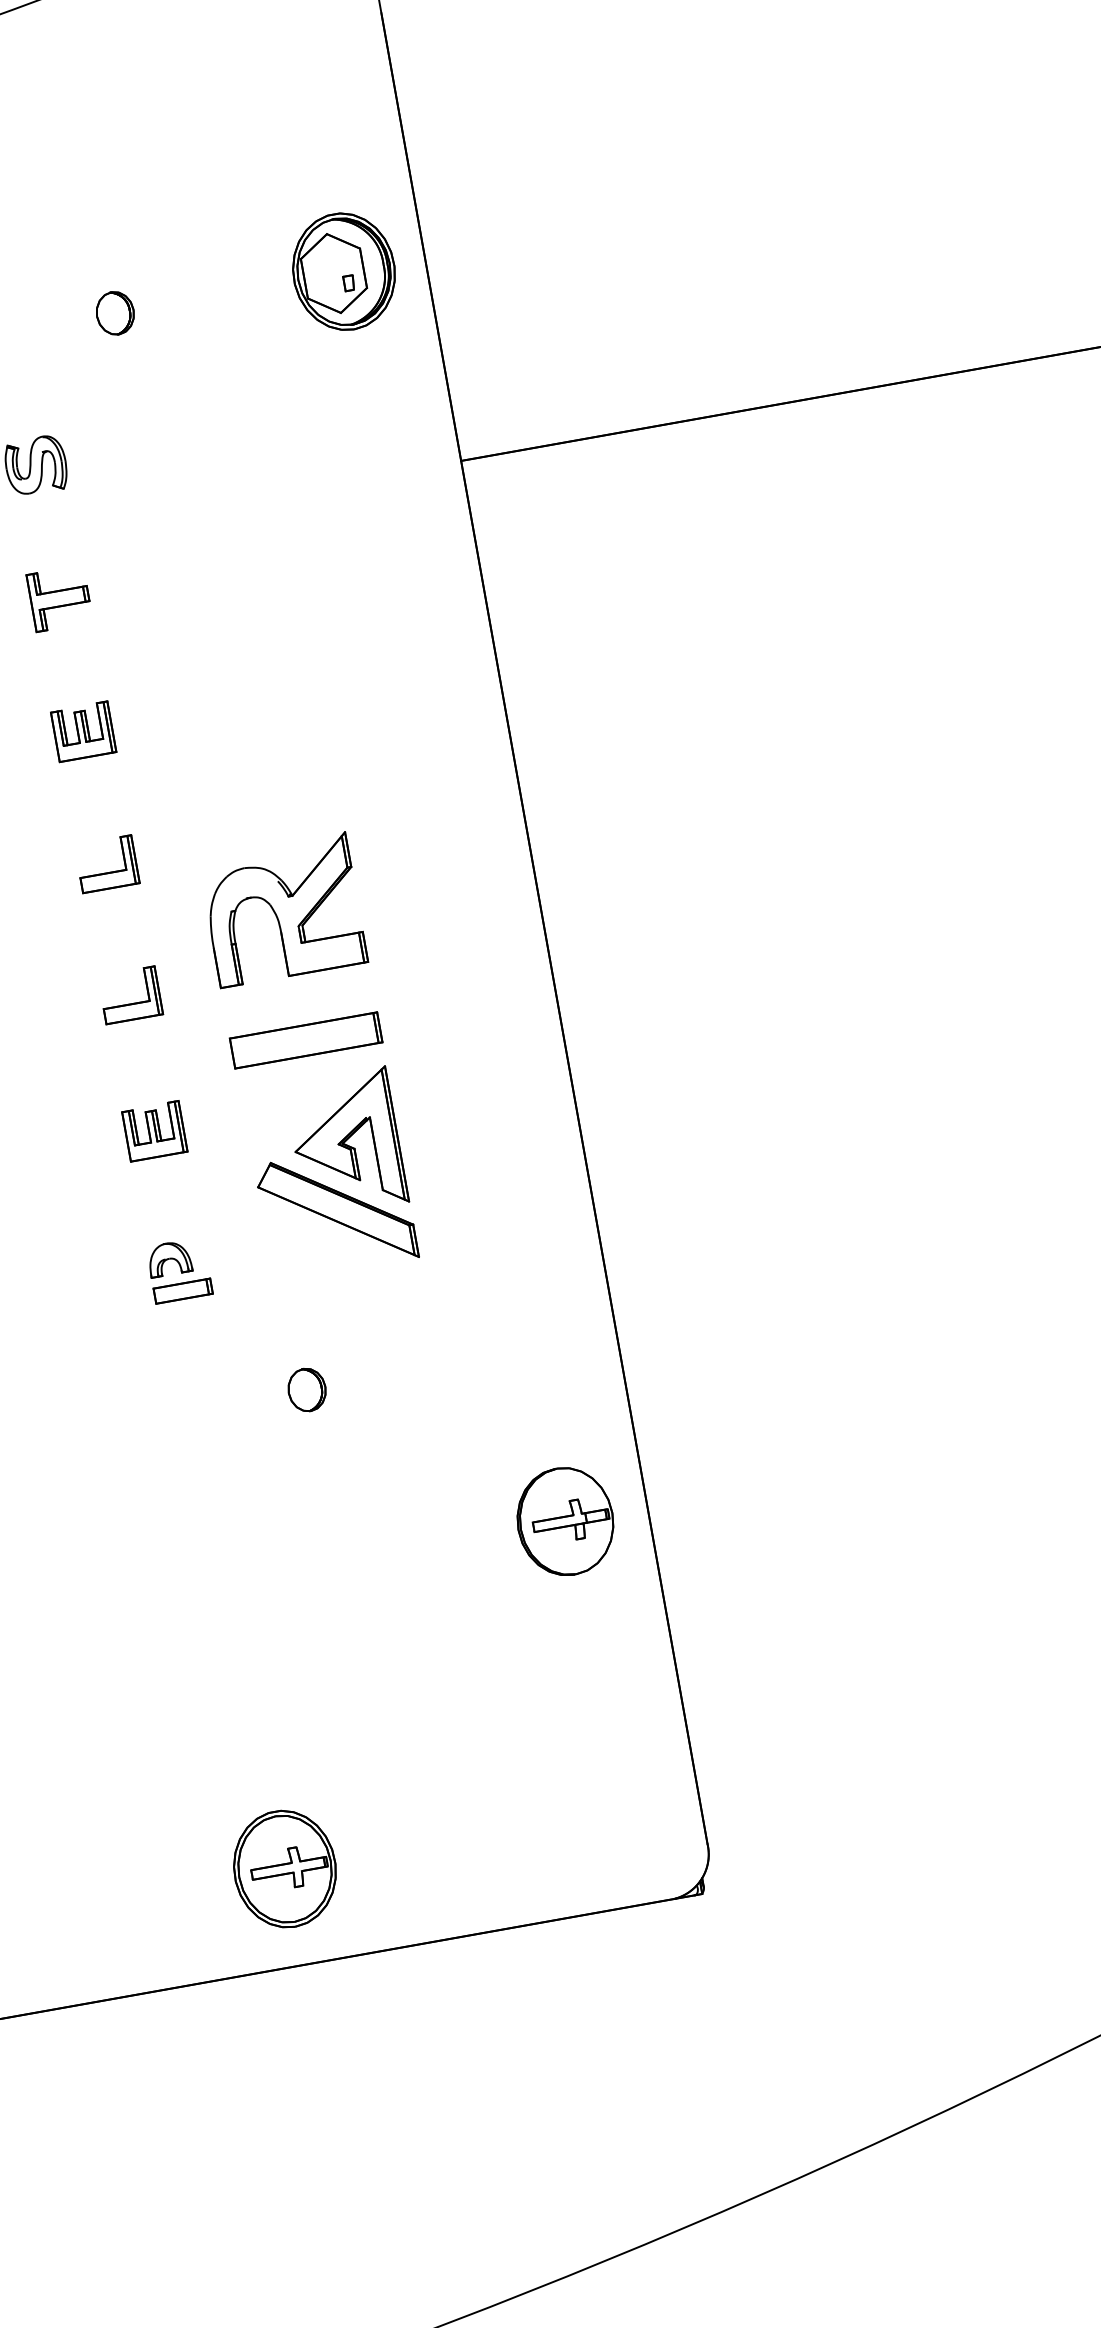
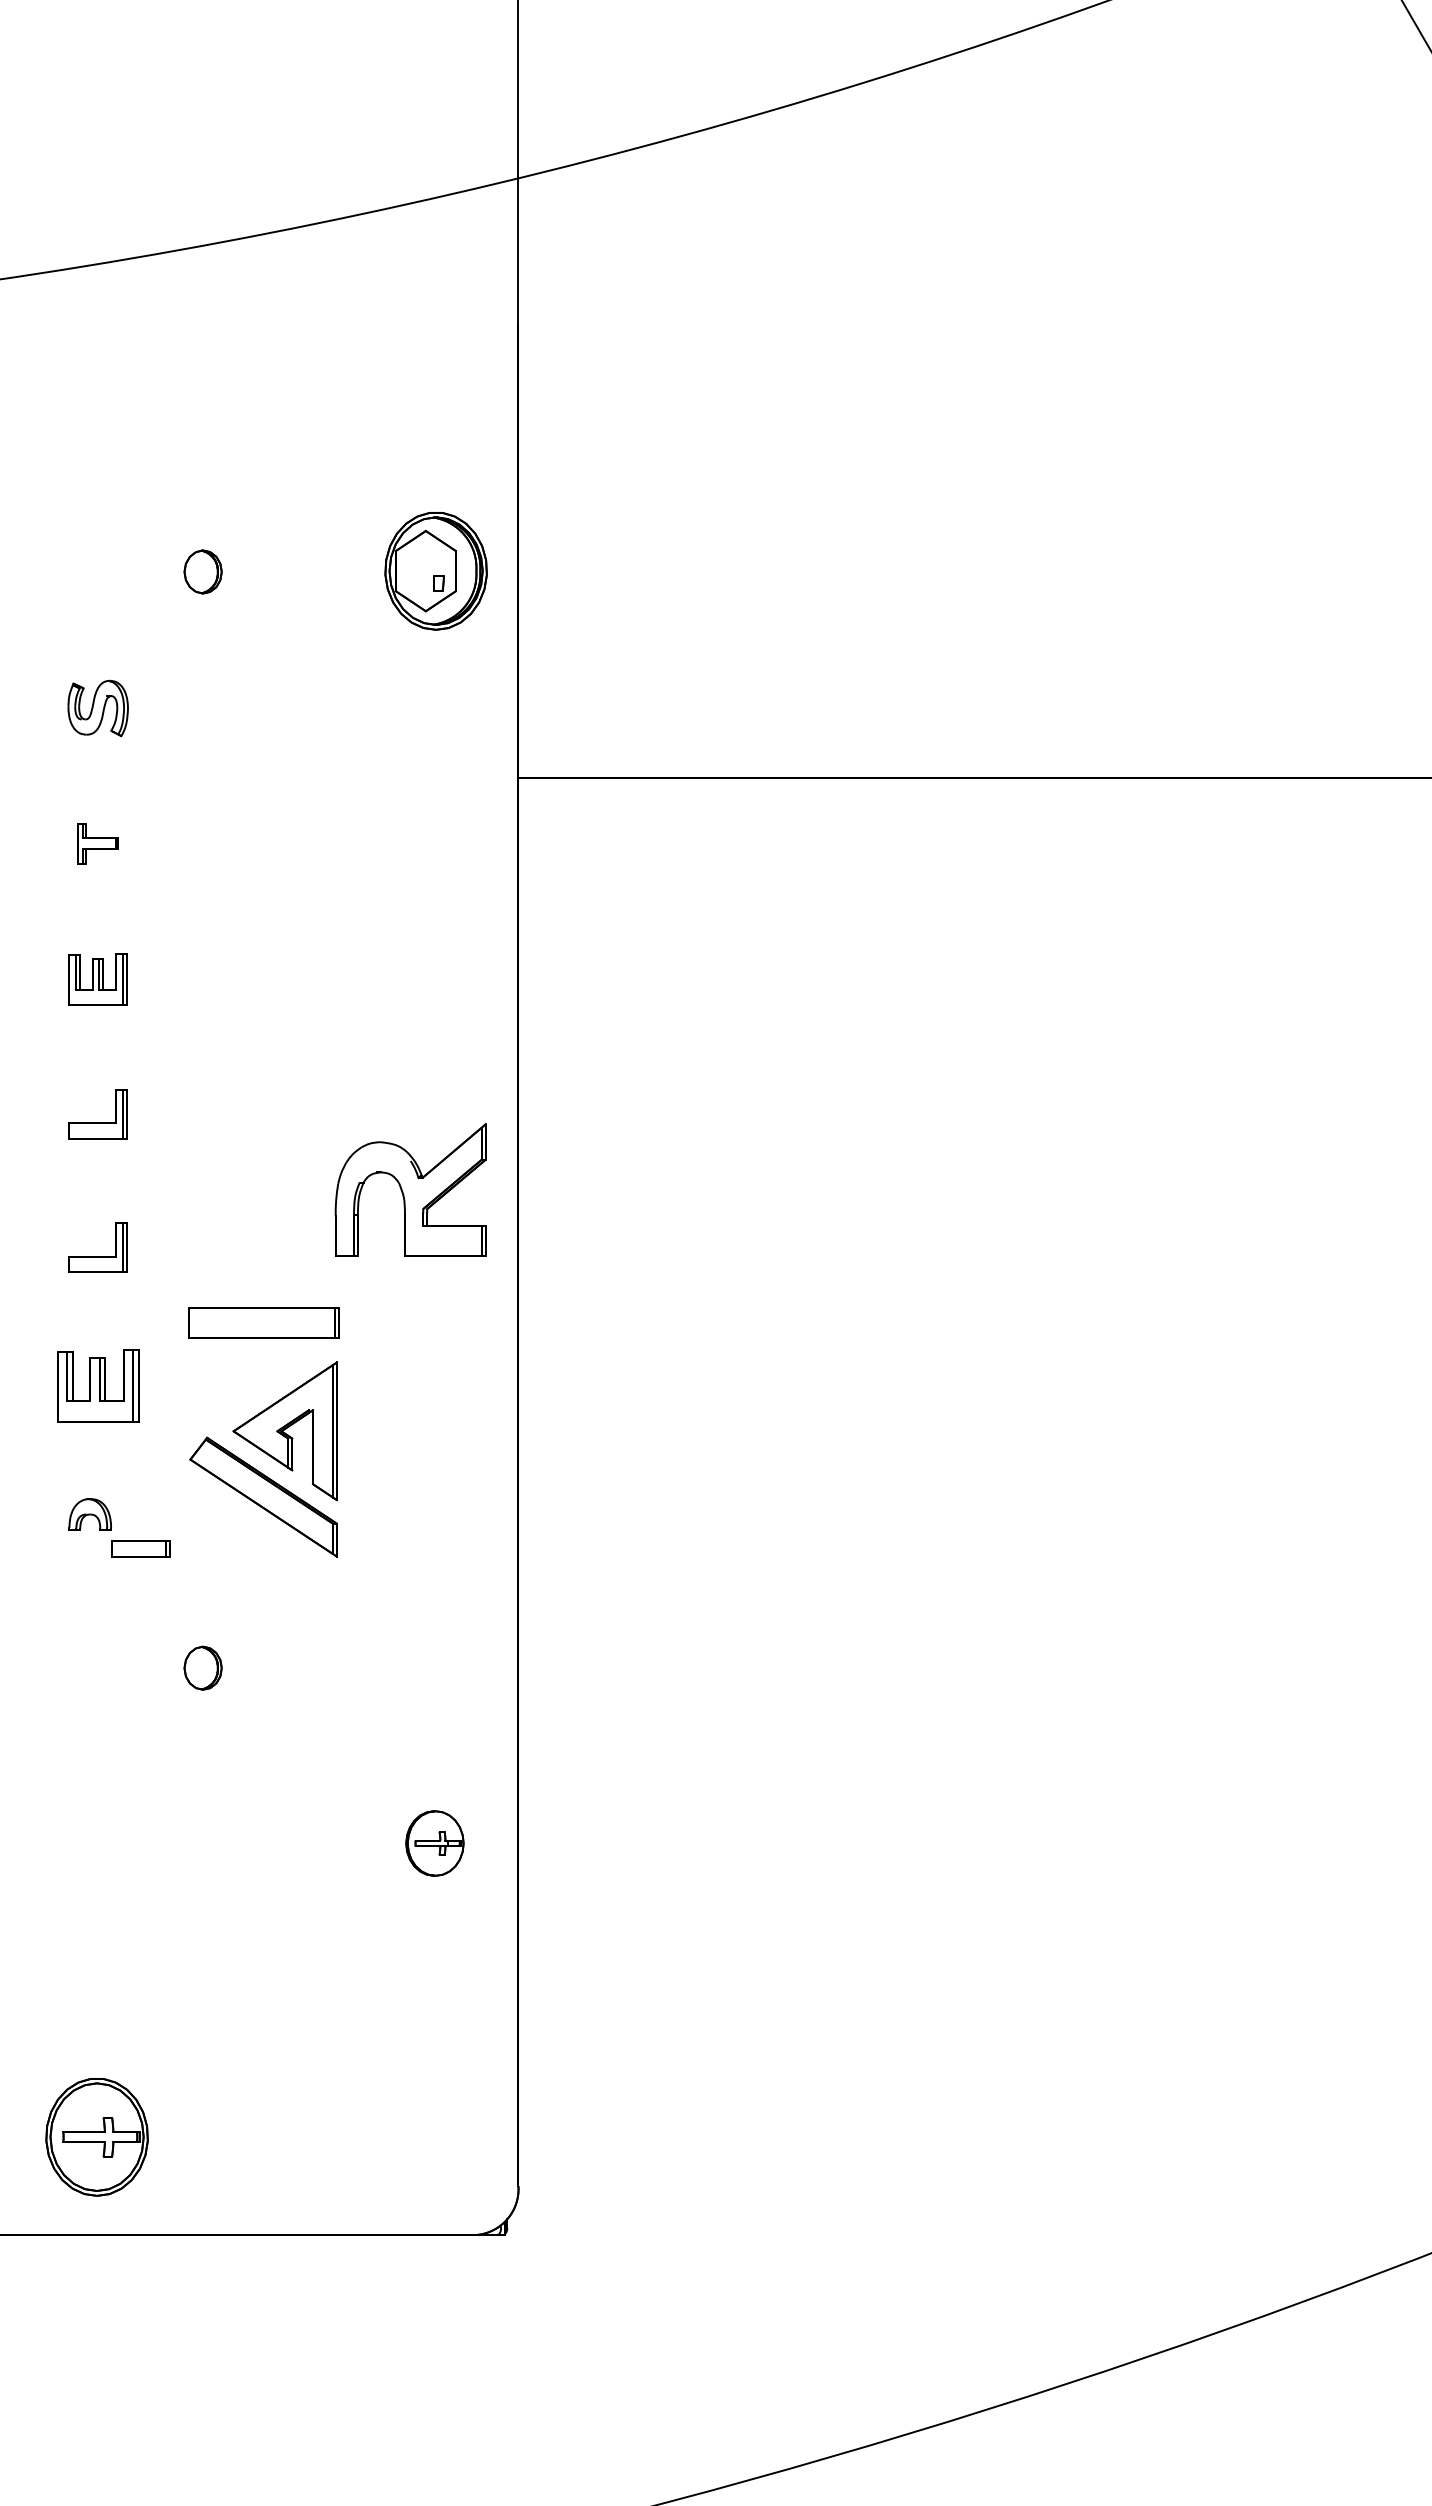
part: (59, 598) -> (97, 843), size x0.7
part: (282, 909) -> (410, 1189), moved
part: (153, 1130) -> (97, 1385), size x1.4
part: (182, 1290) -> (140, 1548), moved
part: (565, 1521) -> (434, 1843), size x0.6

